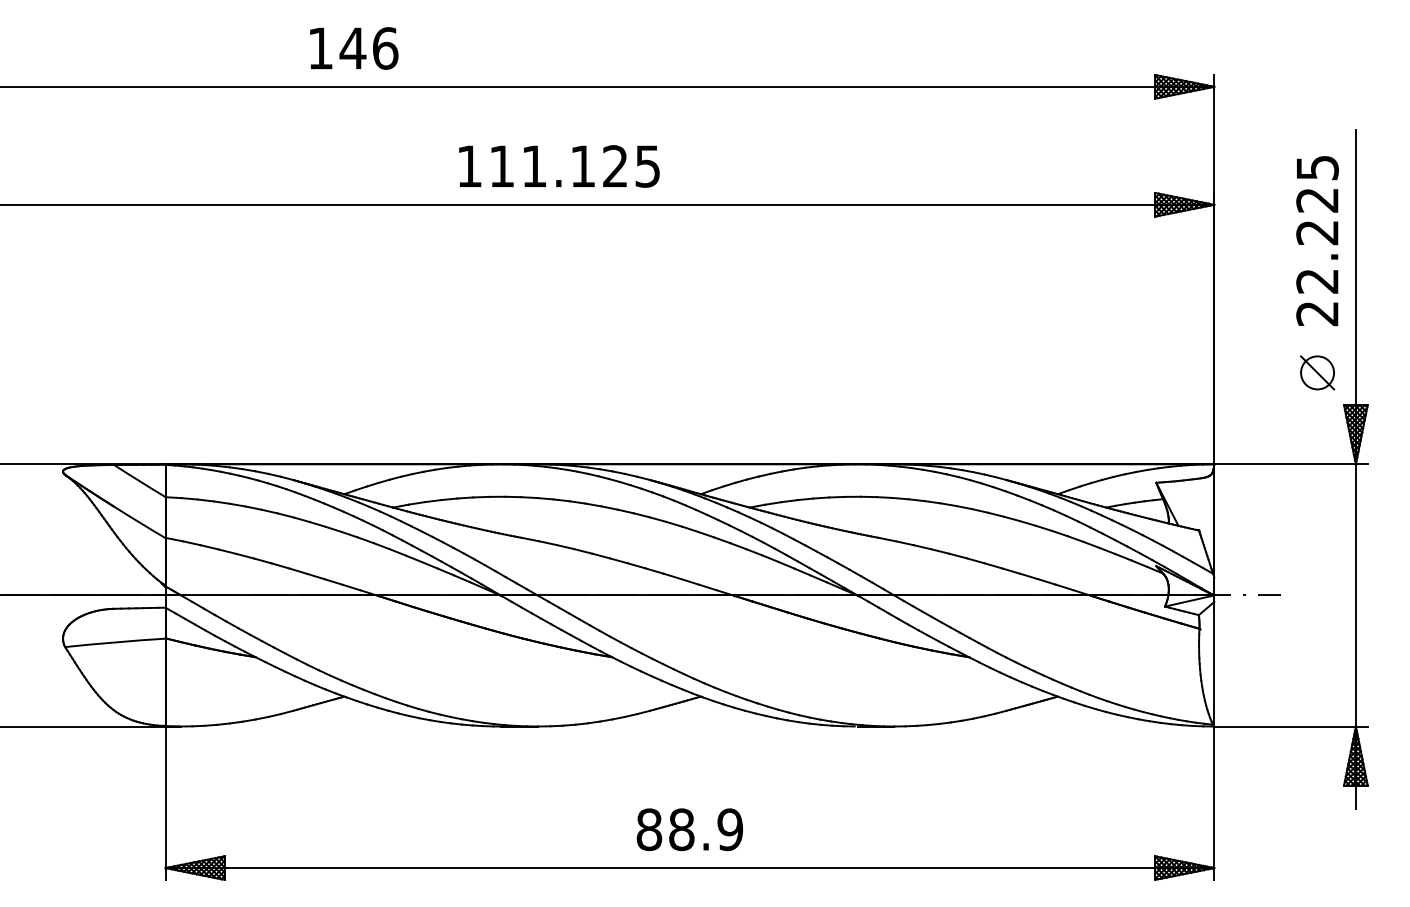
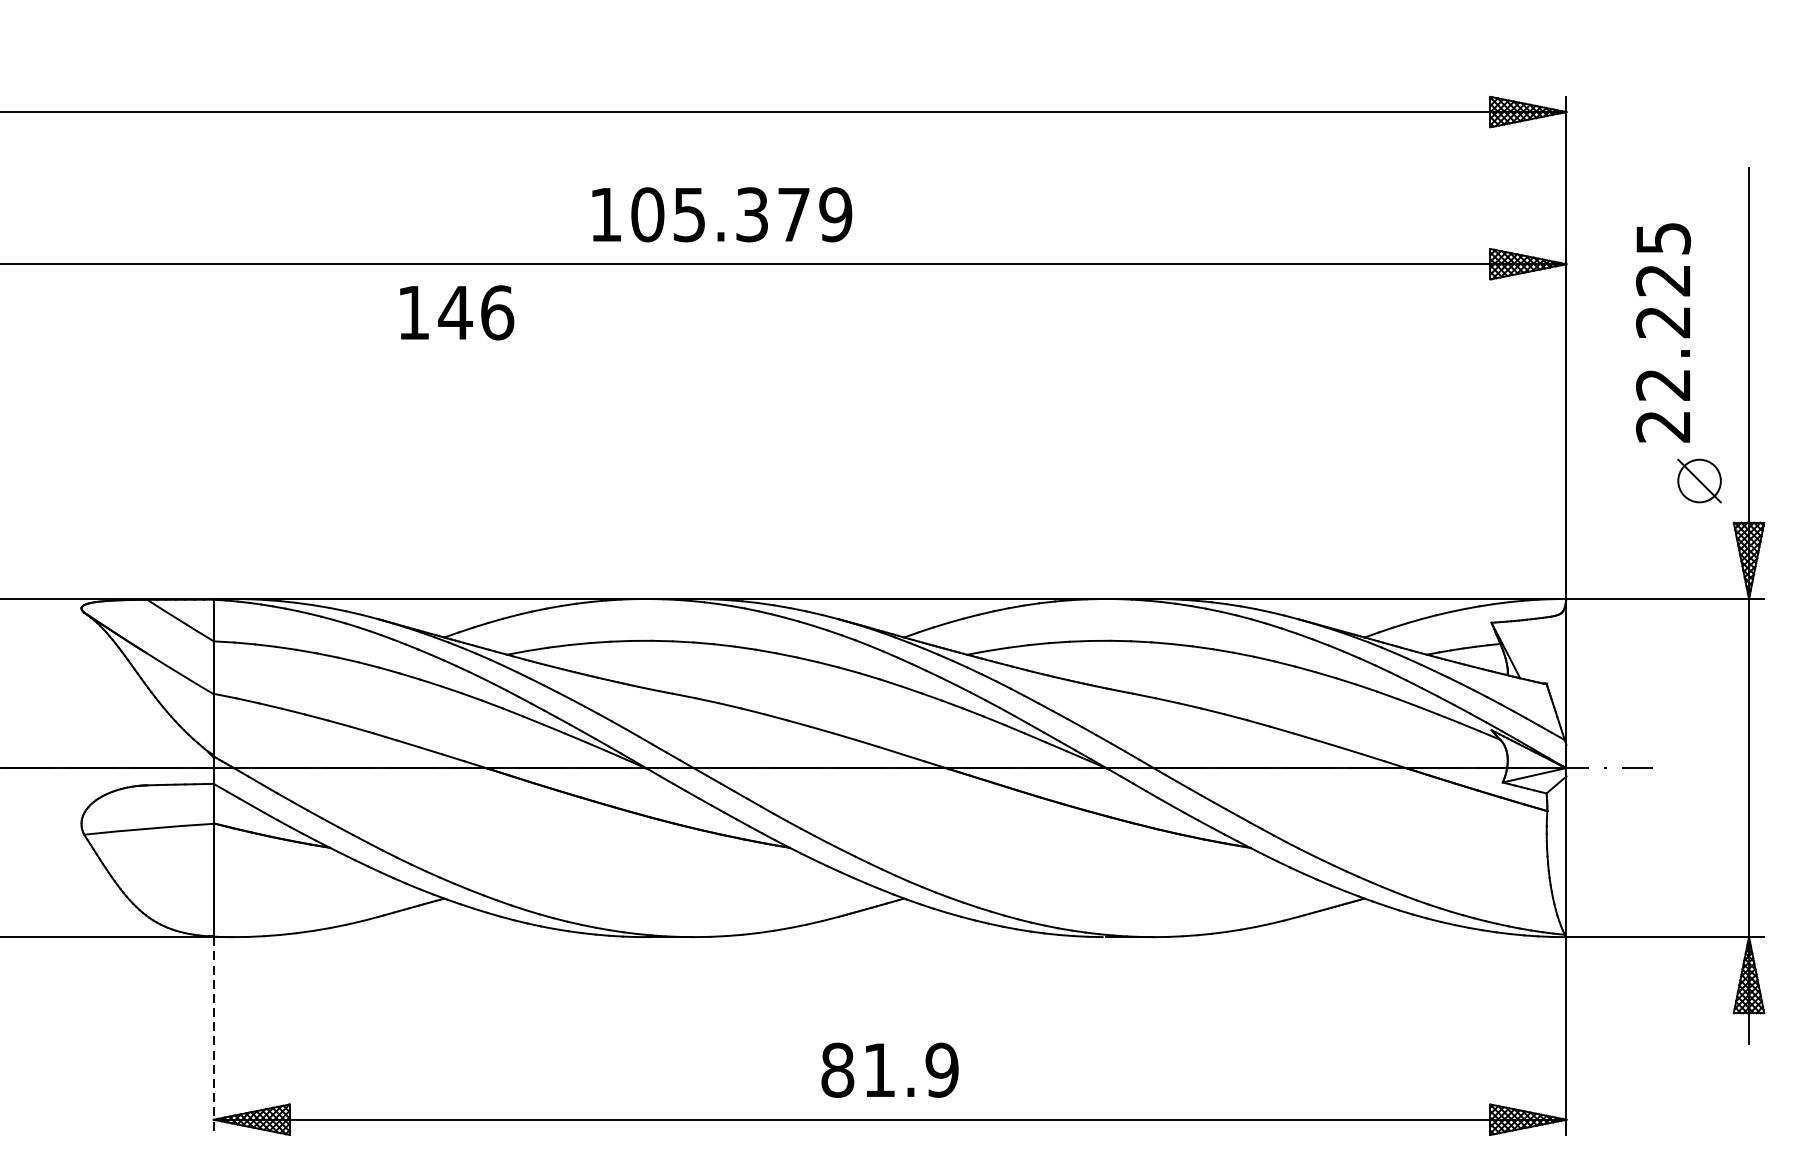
text: (354, 48) -> (457, 312), moved
text: (574, 166) -> (741, 214), 111.125 -> 105.379
text: (1317, 241) -> (1663, 333), moved
line: (165, 803) -> (213, 1036), solid -> dashed
text: (681, 829) -> (879, 1069), 88.9 -> 81.9

